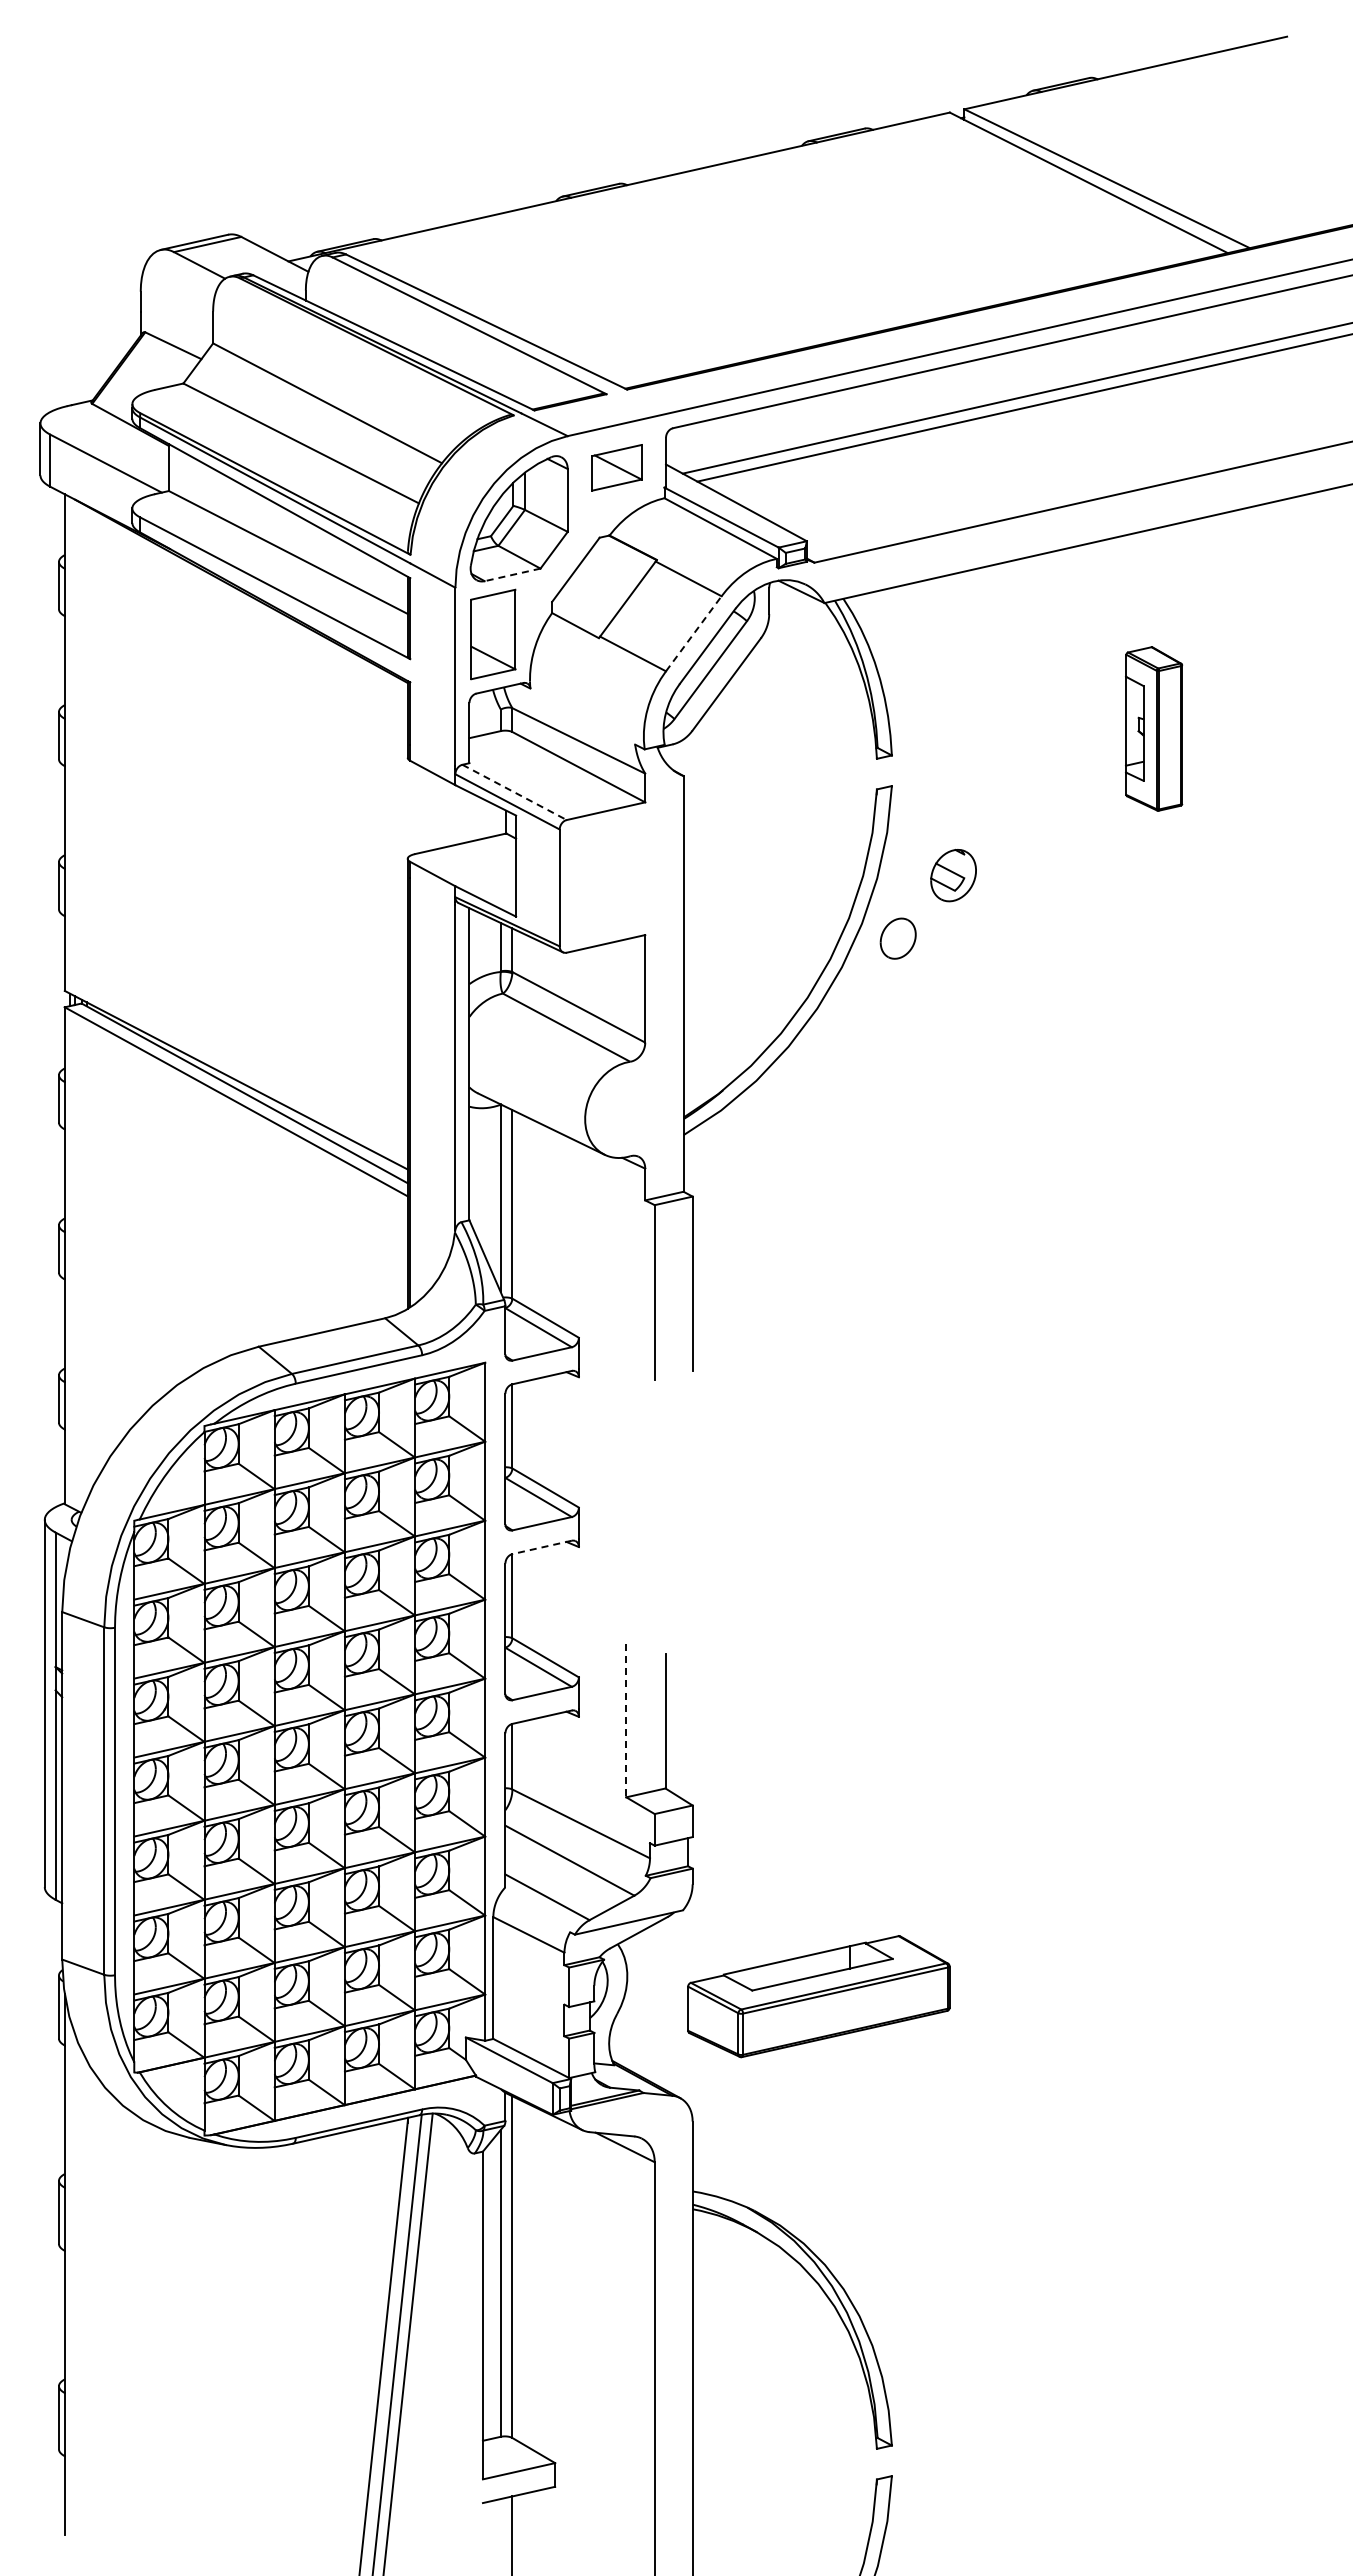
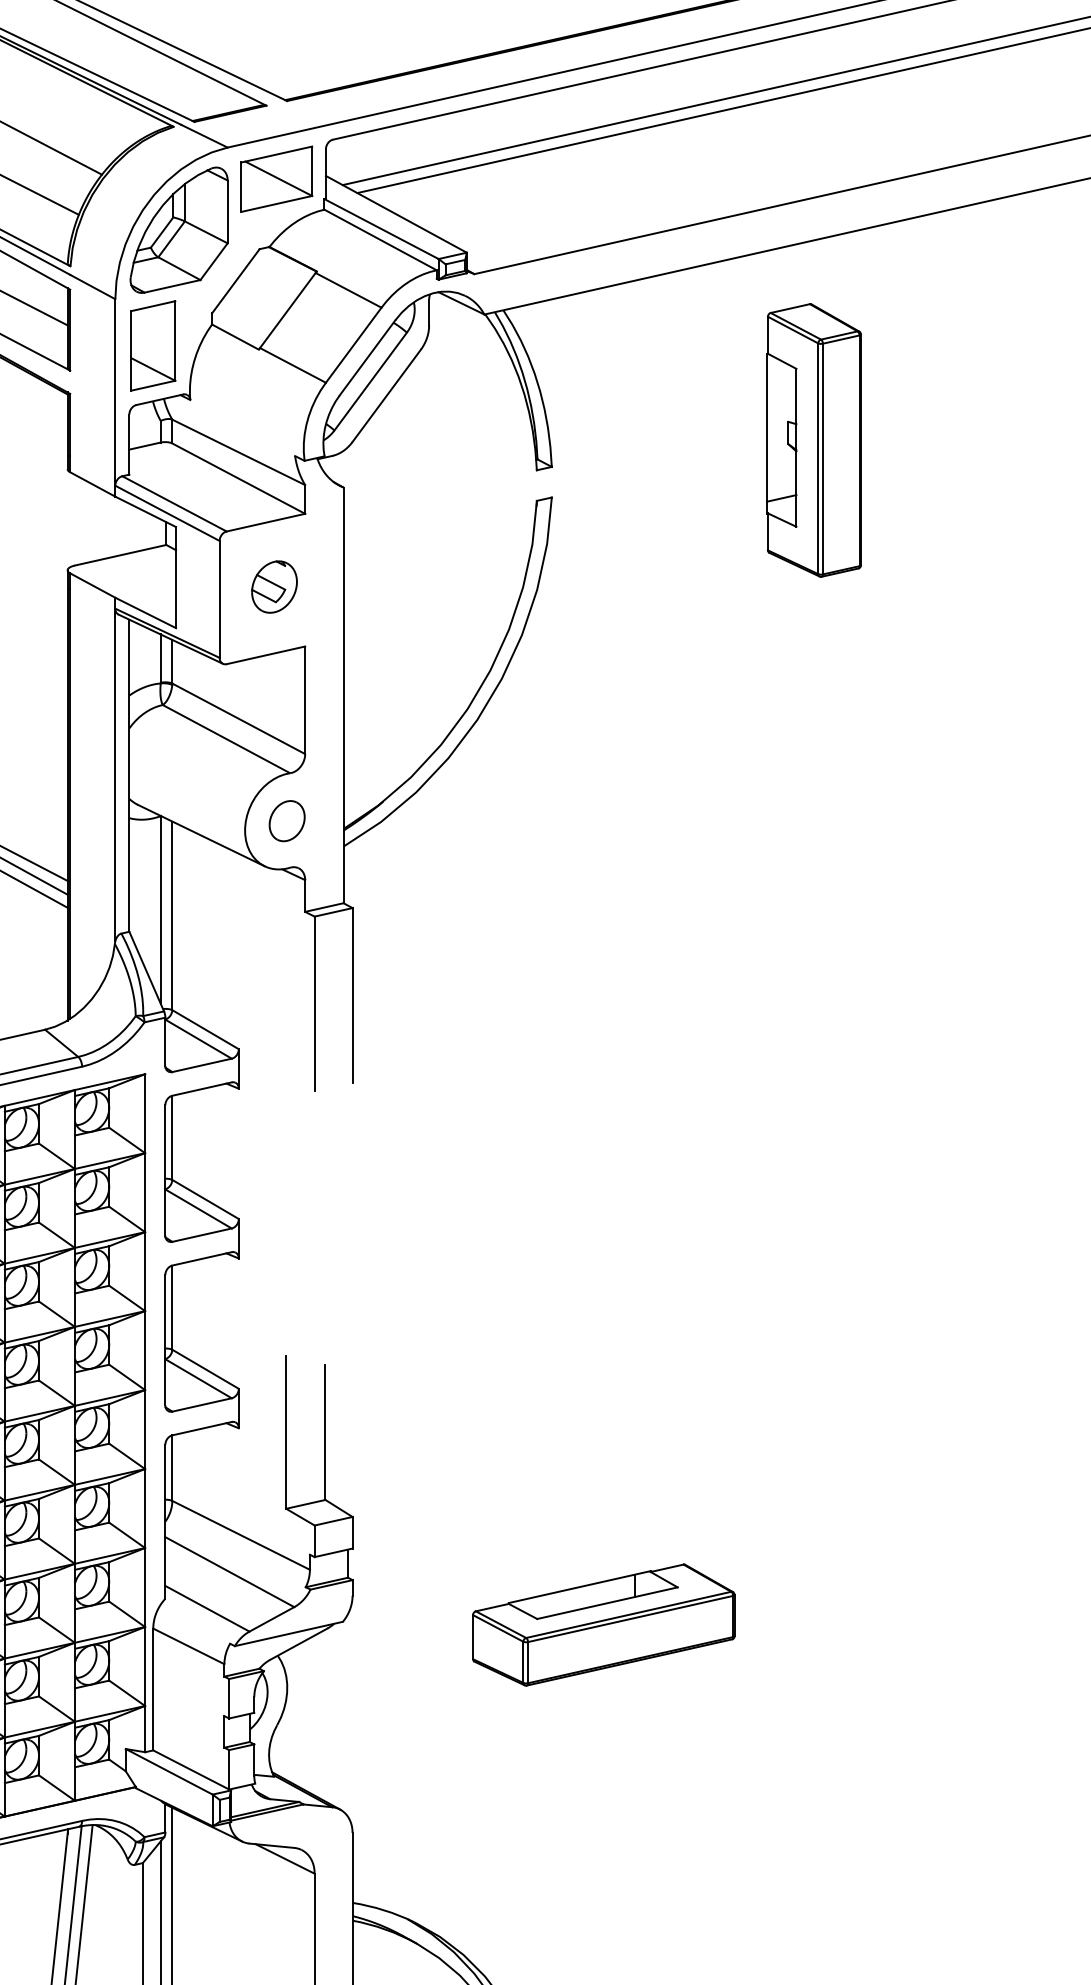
part: (616, 467) -> (276, 178), size x1.43
line: (512, 574) -> (172, 285), dashed -> solid
line: (693, 633) -> (353, 344), dashed -> solid
part: (1153, 728) -> (813, 439), size x1.67
line: (515, 792) -> (175, 503), dashed -> solid
part: (953, 875) -> (274, 586), moved
part: (897, 938) -> (286, 820), moved
line: (541, 1547) -> (201, 1258), dashed -> solid
line: (626, 1721) -> (286, 1432), dashed -> solid
part: (818, 1996) -> (603, 1624), moved

